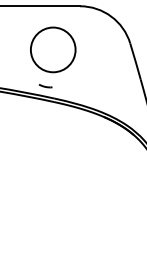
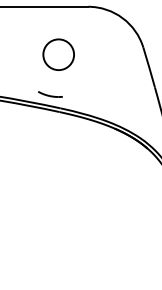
circle: (53, 49) -> (58, 54), size x0.62
part: (45, 86) -> (50, 94), size x1.67

